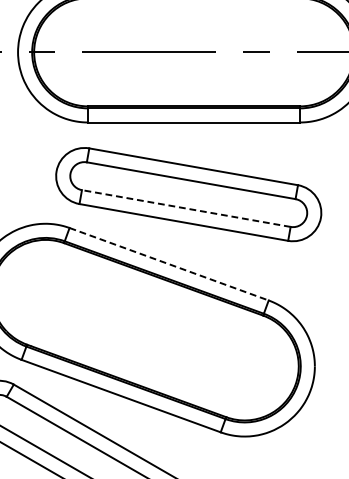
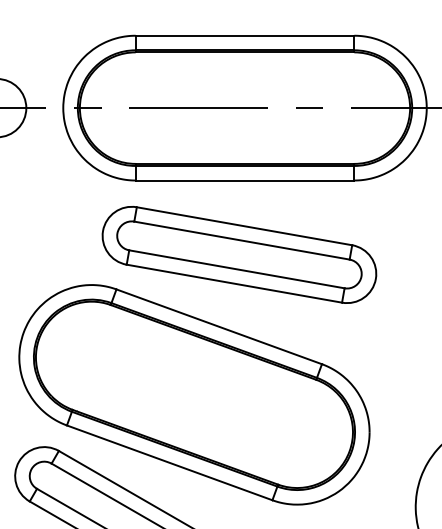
line: (185, 208) -> (236, 269), dashed -> solid
line: (169, 263) -> (219, 326), dashed -> solid

